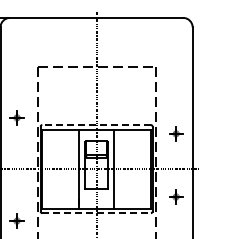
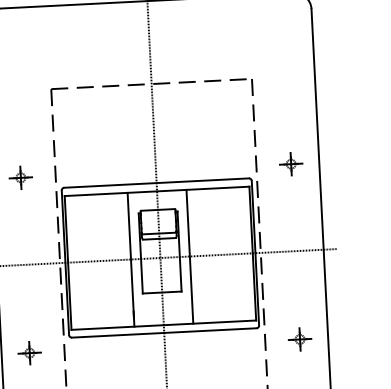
line: (96, 125) -> (156, 183), dashed -> solid
part: (176, 133) -> (291, 163), moved
part: (176, 196) -> (300, 338), moved
line: (97, 213) -> (165, 333), dashed -> solid

